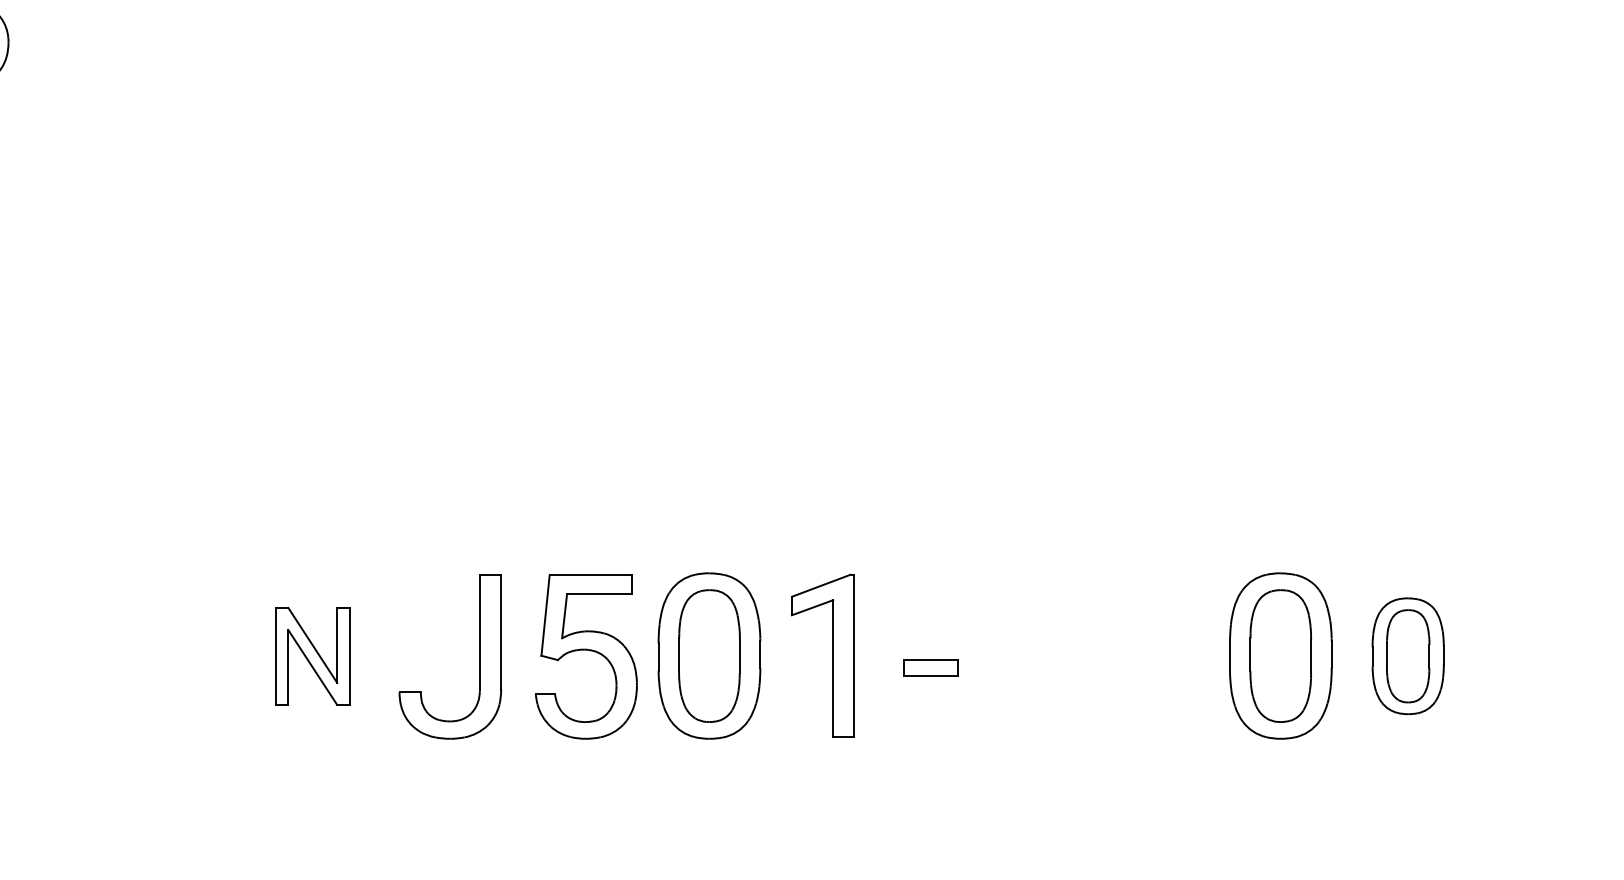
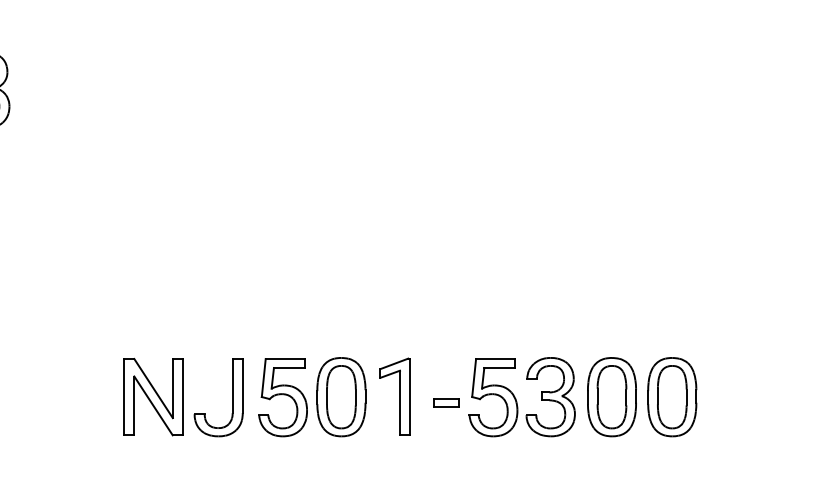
part: (312, 656) -> (153, 397), size x1.67
part: (1089, 656) -> (521, 397), added
part: (1408, 656) -> (672, 397), size x1.43

